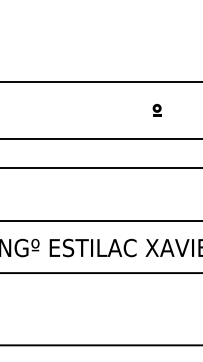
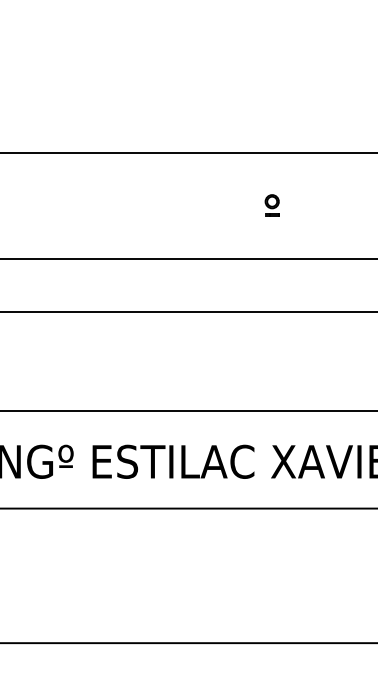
part: (156, 110) -> (270, 205), moved

